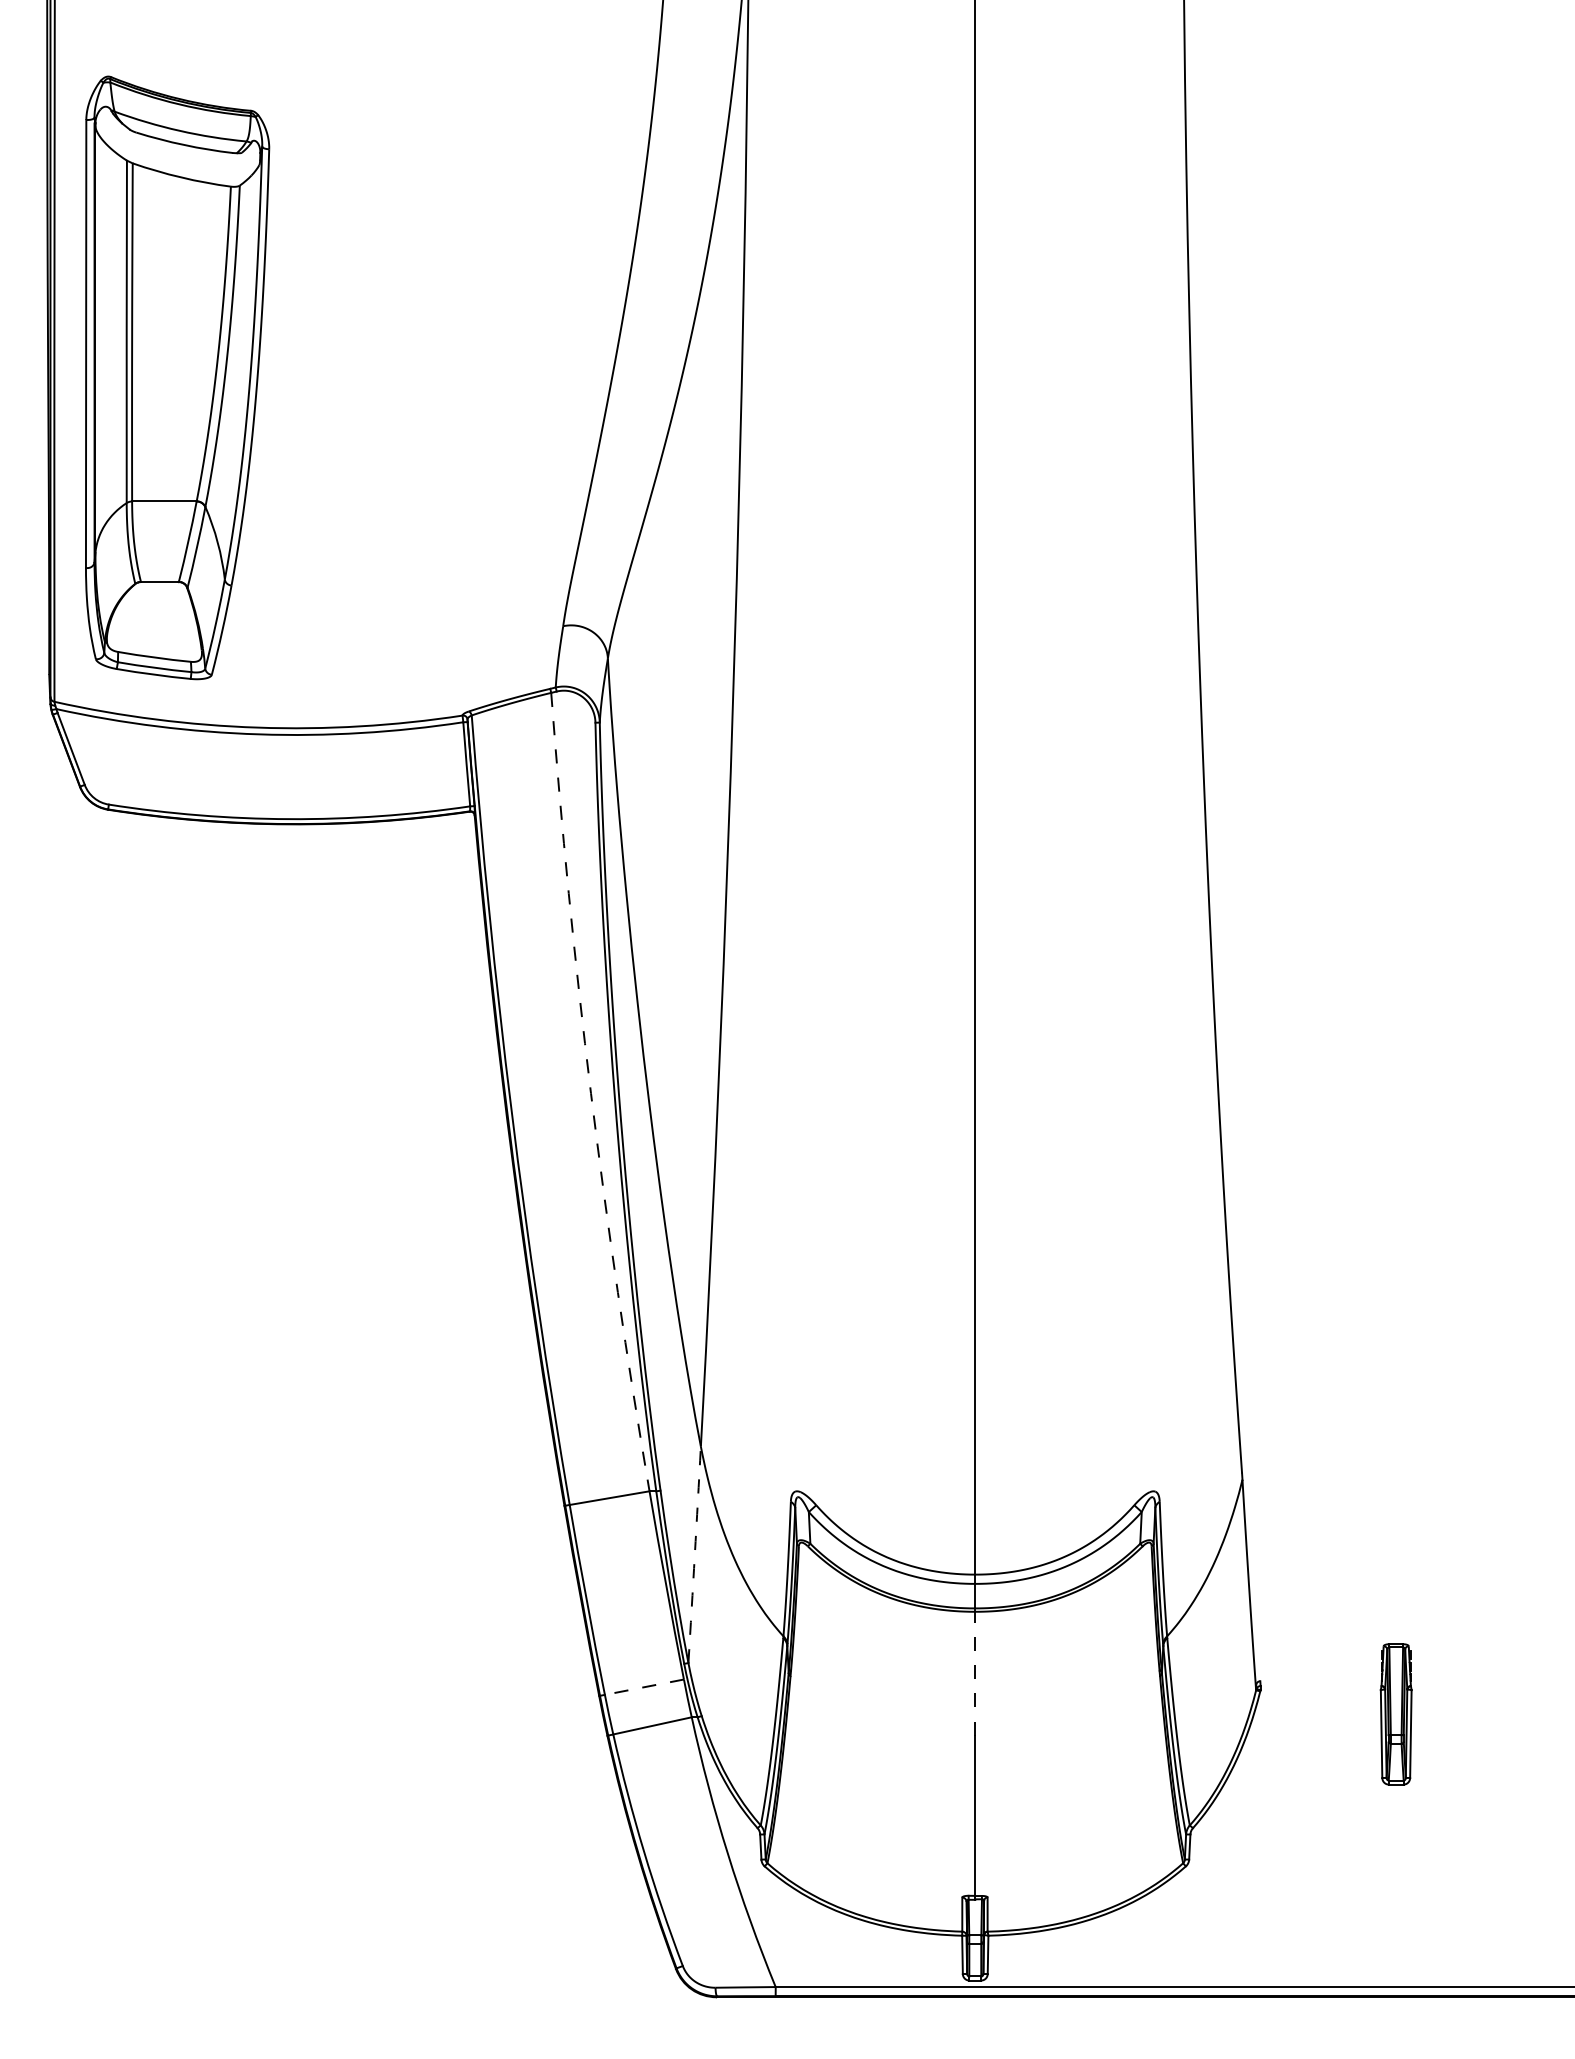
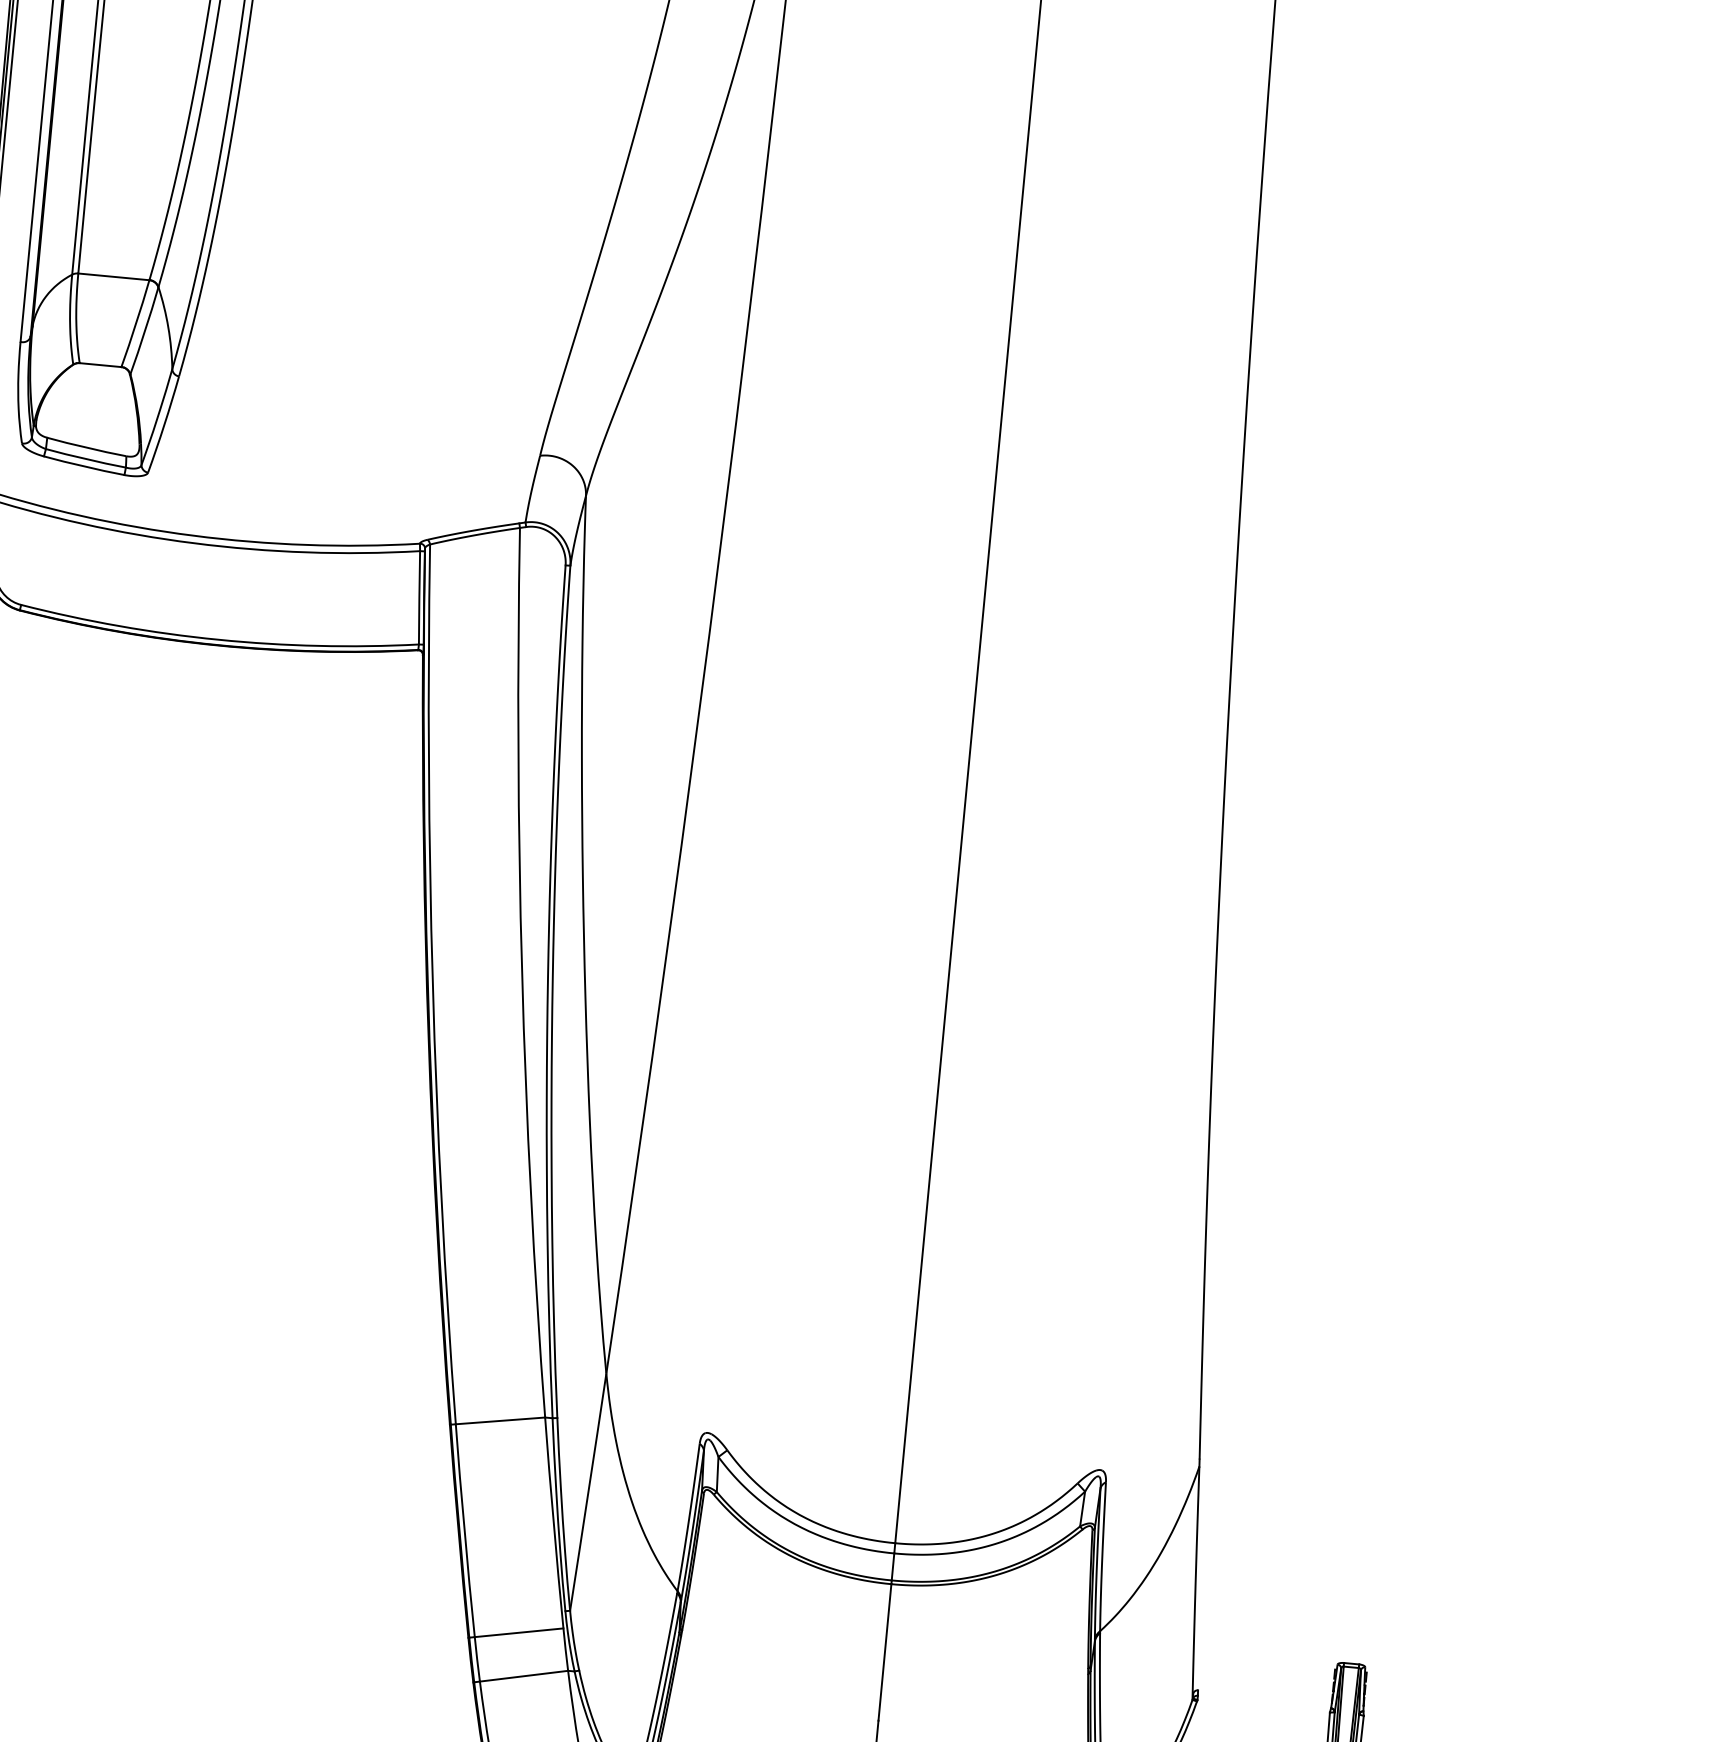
arc: (590, 1093) -> (521, 973), dashed -> solid
arc: (694, 1554) -> (588, 1491), dashed -> solid
line: (975, 1673) -> (885, 1652), dashed -> solid
line: (643, 1687) -> (518, 1633), dashed -> solid

